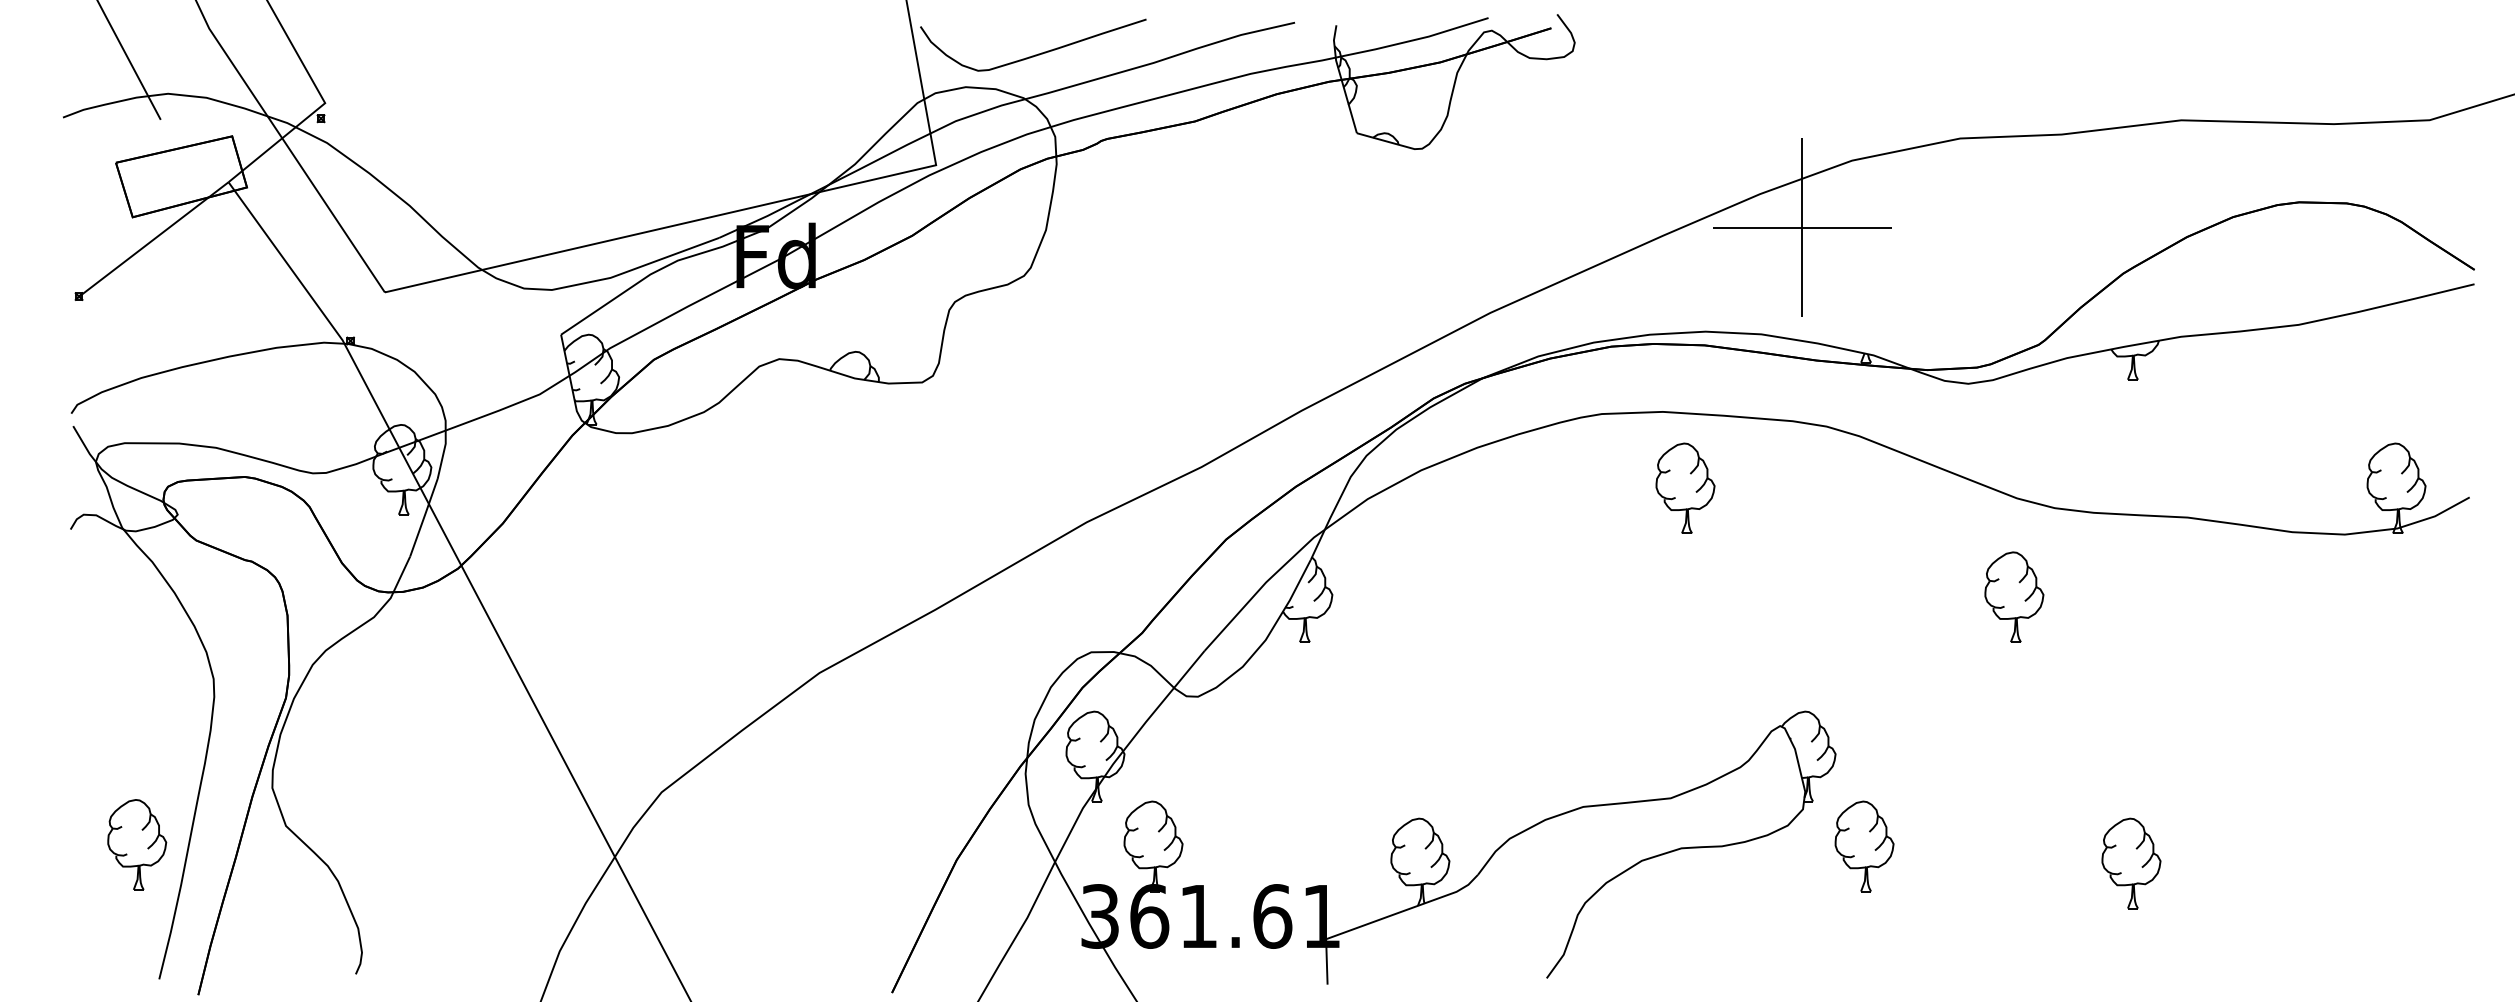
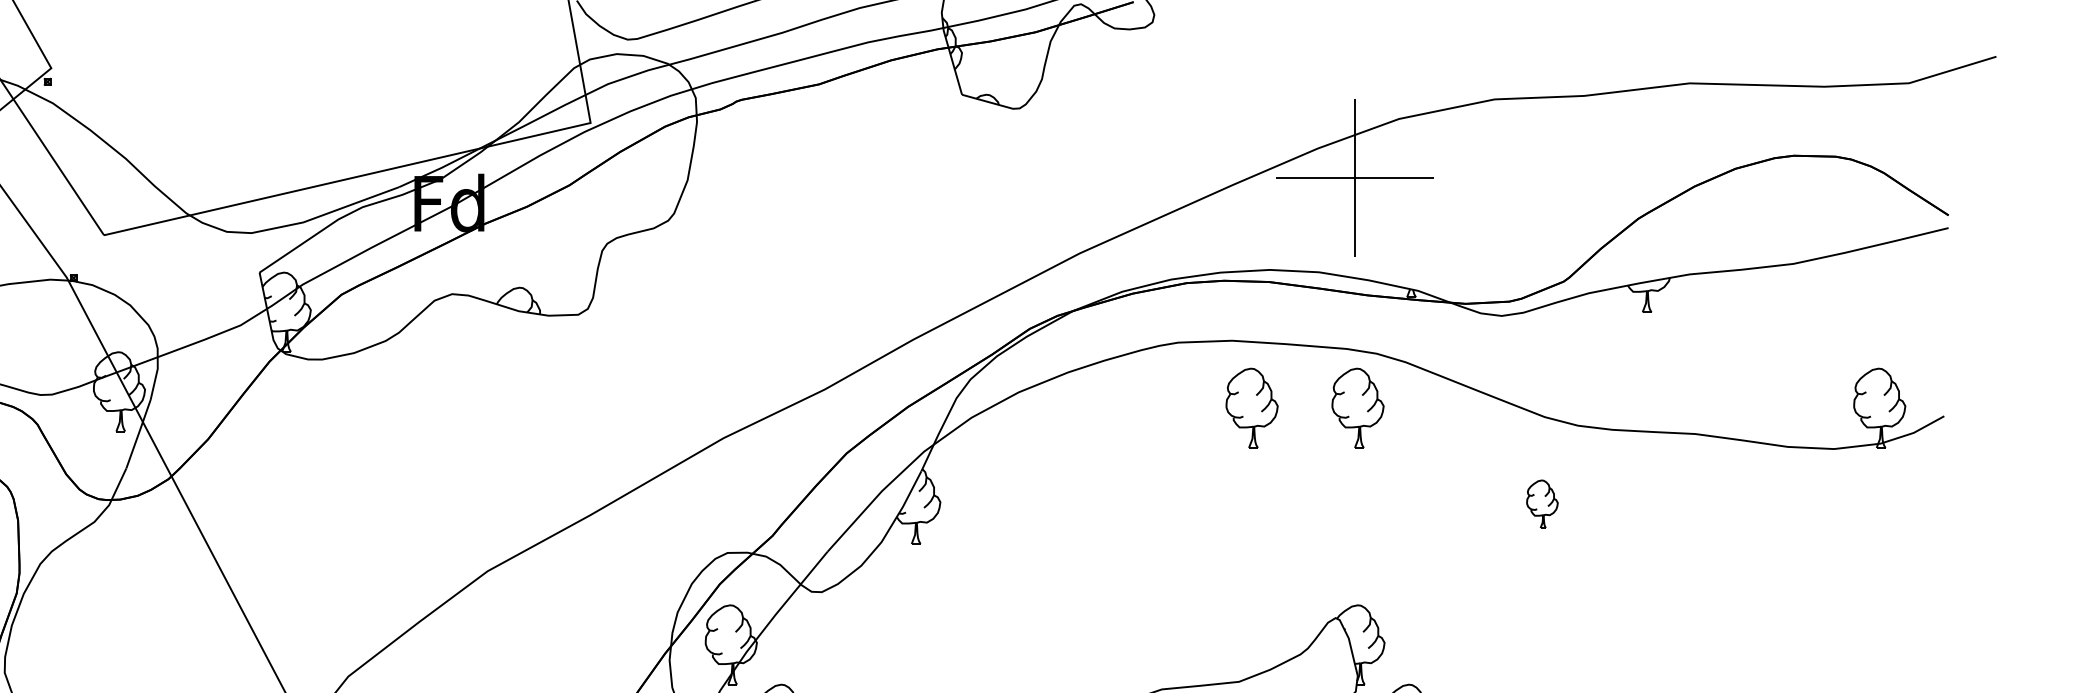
part: (1805, 487) -> (1358, 407), added
part: (2014, 596) -> (1542, 503), size x0.6

